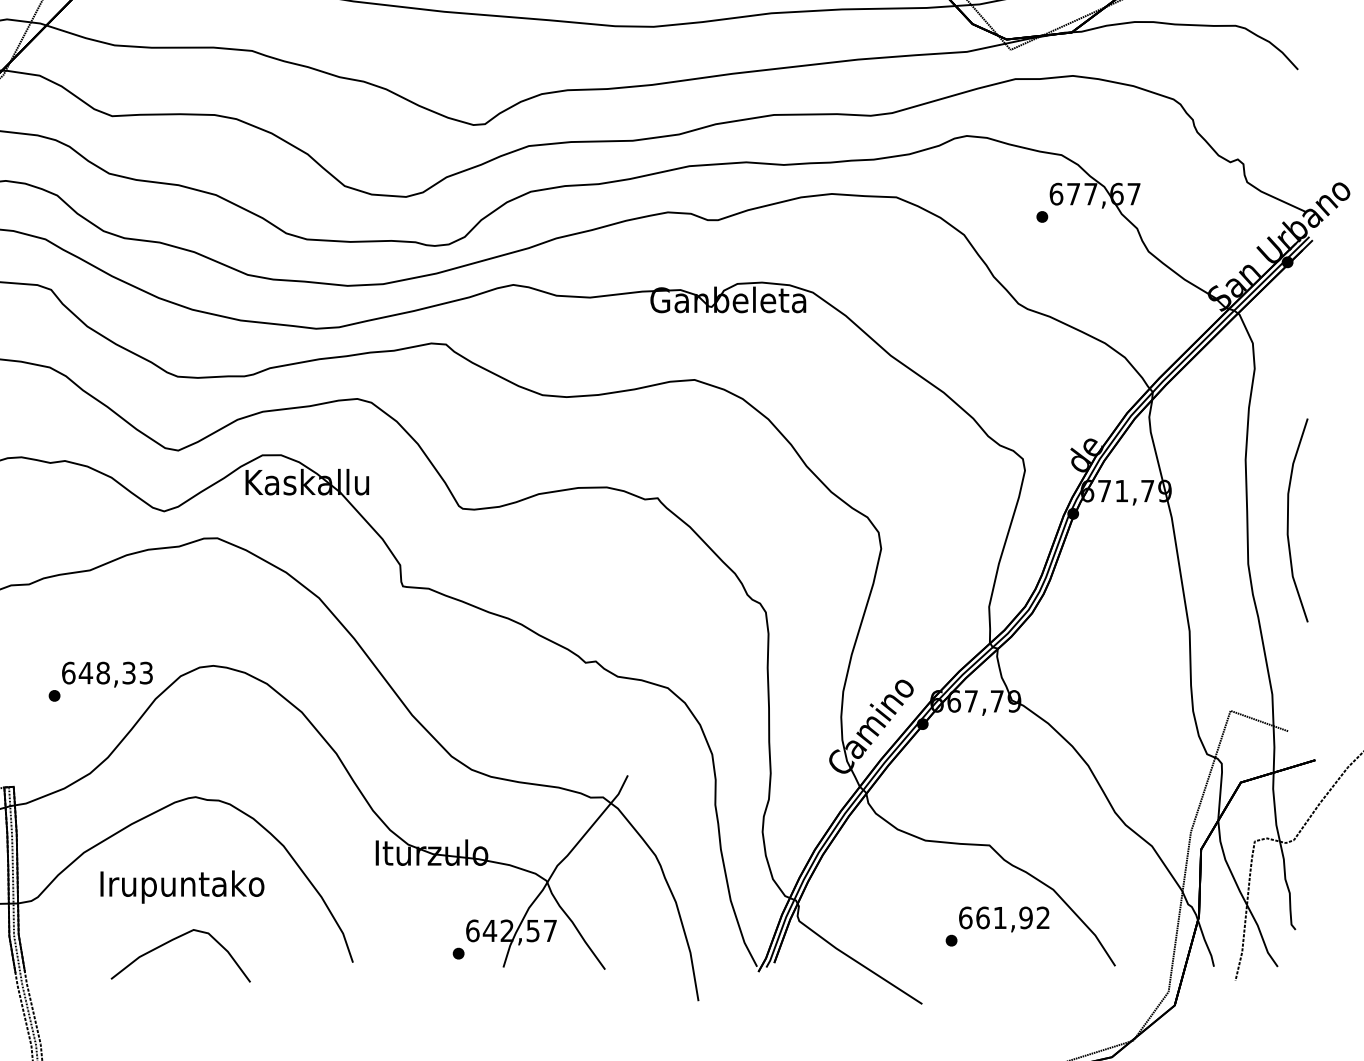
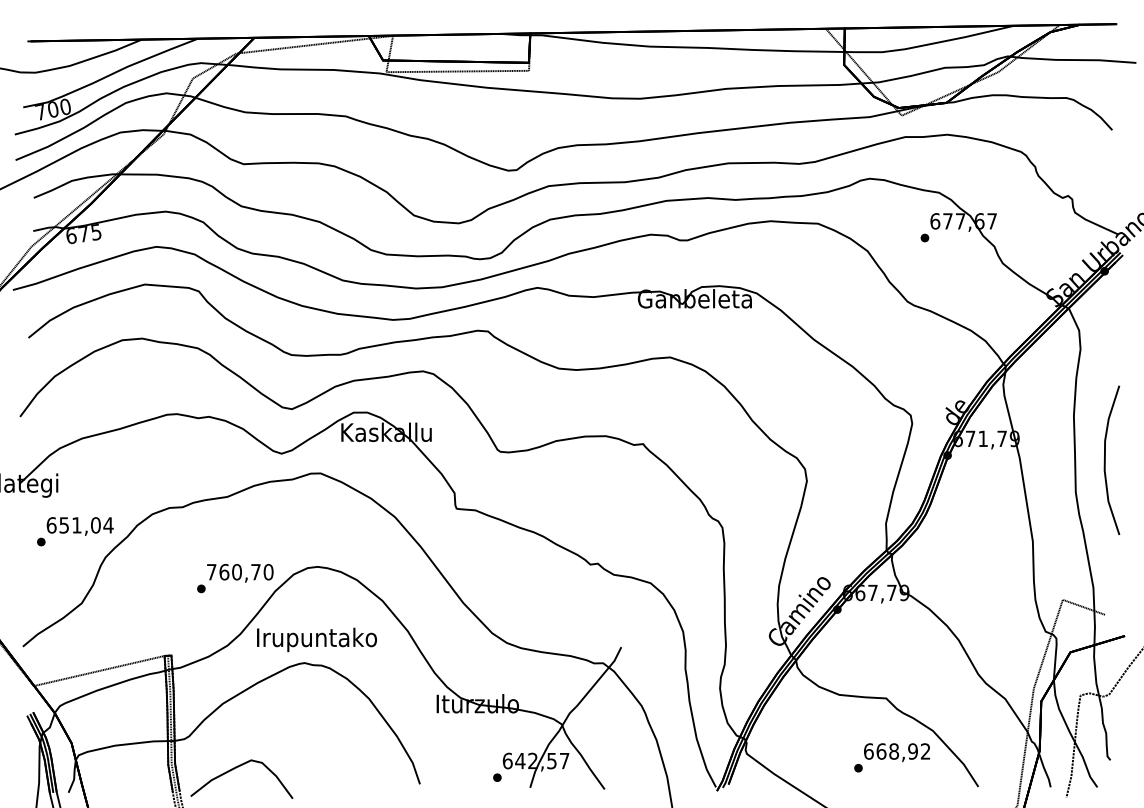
text: (106, 672) -> (239, 571), 648,33 -> 760,70
text: (181, 886) -> (316, 639), moved
text: (1000, 917) -> (894, 751), 661,92 -> 668,92
part: (173, 941) -> (236, 768), moved

